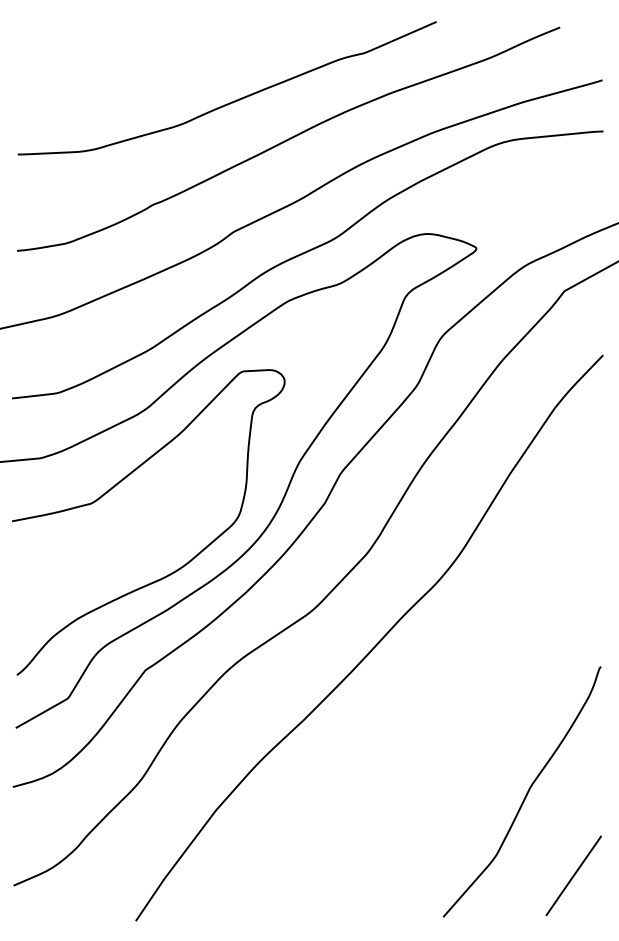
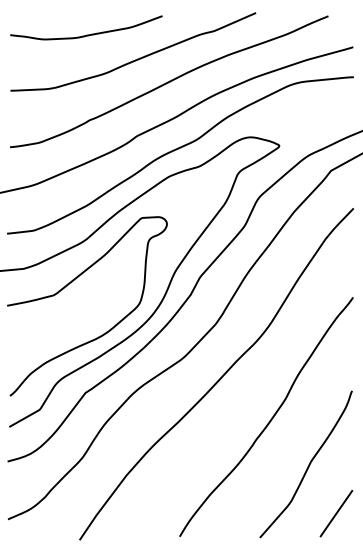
curve: (147, 58) -> (86, 34), added
curve: (461, 715) -> (270, 419), added

